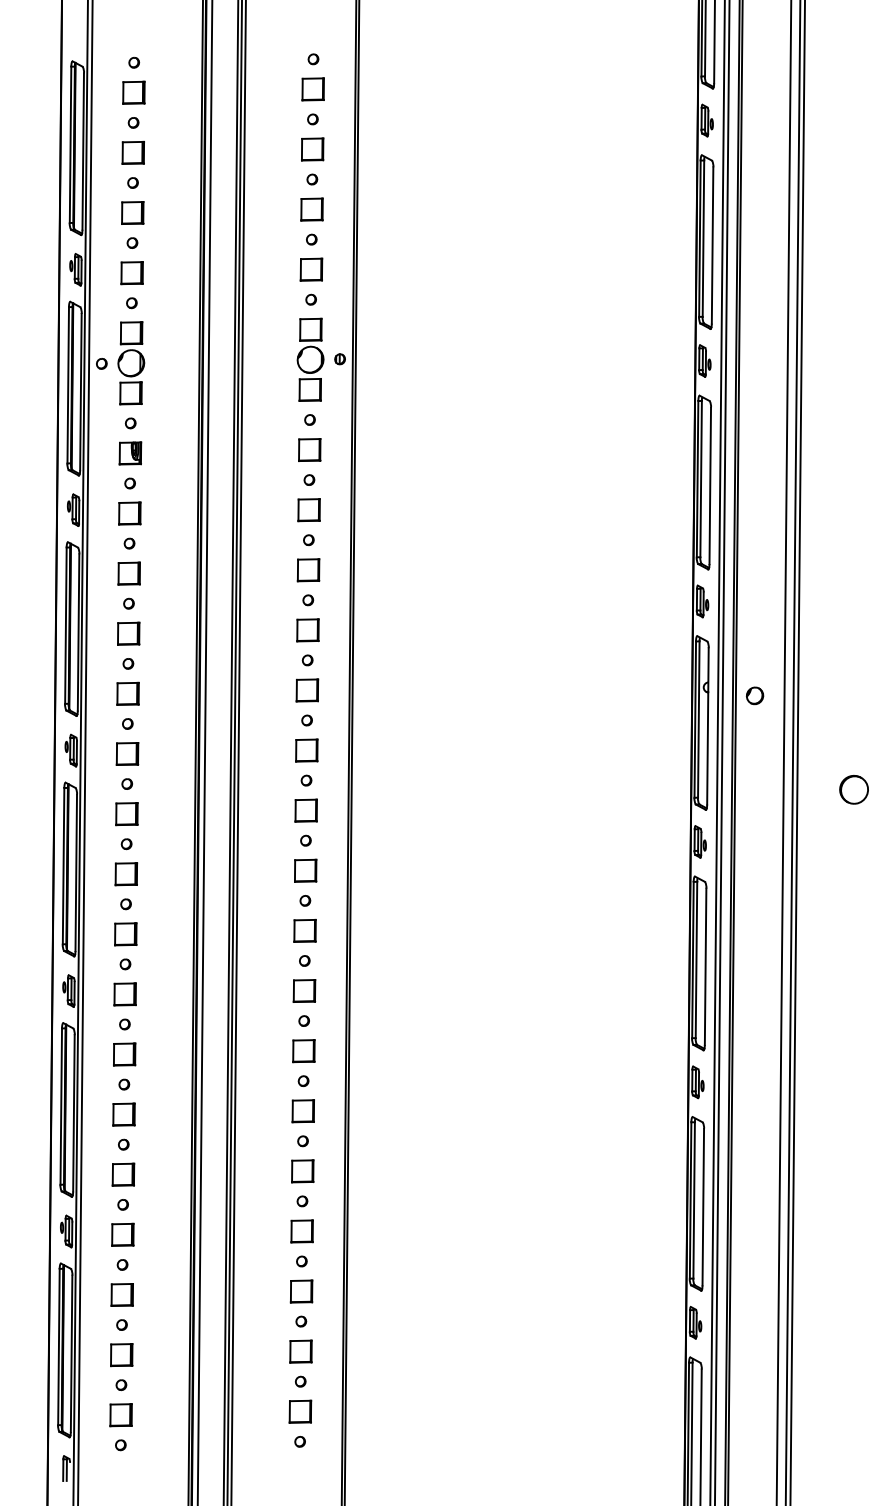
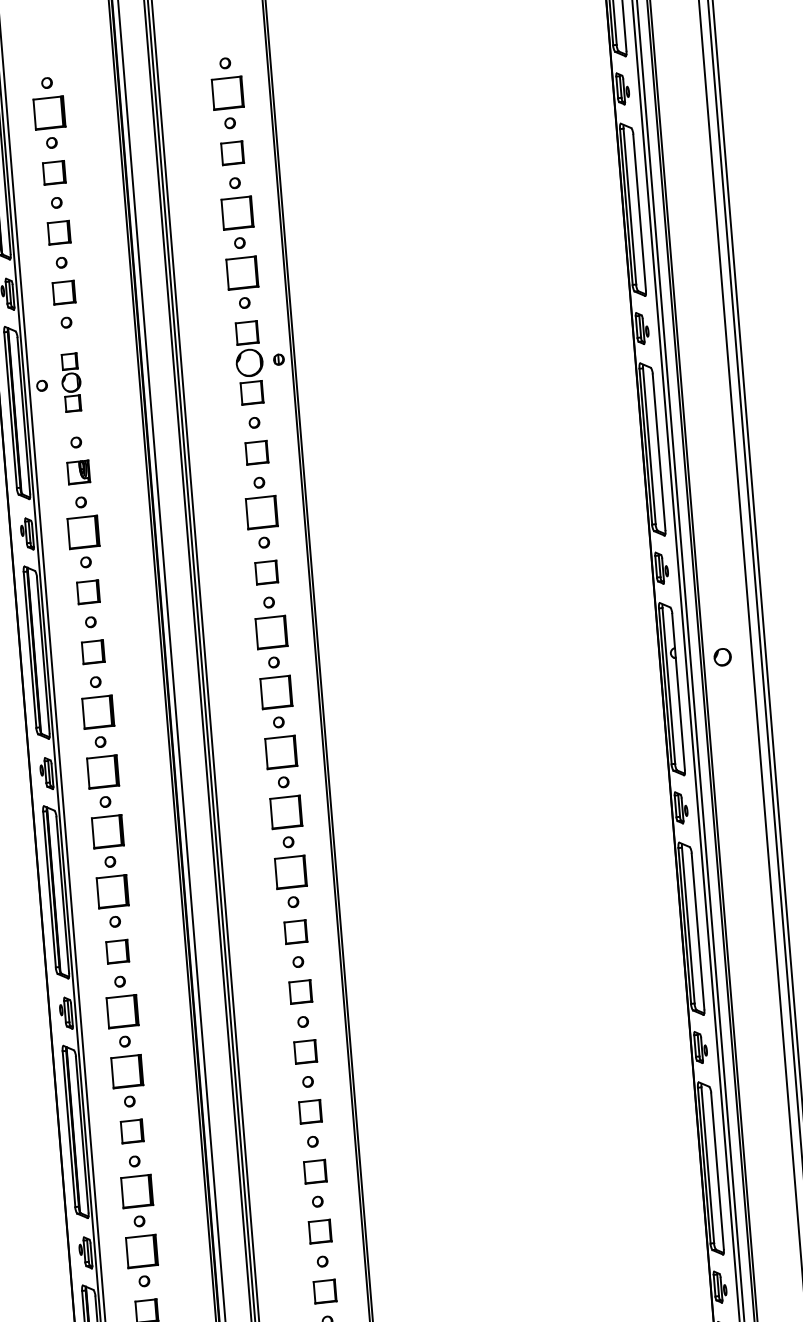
part: (312, 89) -> (227, 93), size x1.4
part: (133, 92) -> (49, 112), size x1.4
part: (311, 209) -> (236, 213), size x1.4
part: (311, 269) -> (242, 272), size x1.4
part: (131, 363) -> (71, 382), size x0.7
part: (308, 510) -> (261, 513), size x1.4
part: (129, 513) -> (83, 532), size x1.4
part: (307, 630) -> (271, 632), size x1.4
part: (307, 690) -> (276, 692), size x1.4
part: (127, 693) -> (97, 711), size x1.4
part: (306, 750) -> (280, 752), size x1.4
part: (127, 753) -> (102, 771), size x1.4
part: (305, 810) -> (285, 812), size x1.4
part: (126, 814) -> (107, 832), size x1.4
part: (305, 870) -> (290, 871), size x1.4
part: (126, 874) -> (112, 892), size x1.4
part: (124, 994) -> (121, 1011), size x1.4
part: (124, 1054) -> (127, 1071), size x1.4
part: (123, 1174) -> (137, 1191), size x1.4
part: (122, 1234) -> (141, 1251), size x1.4

